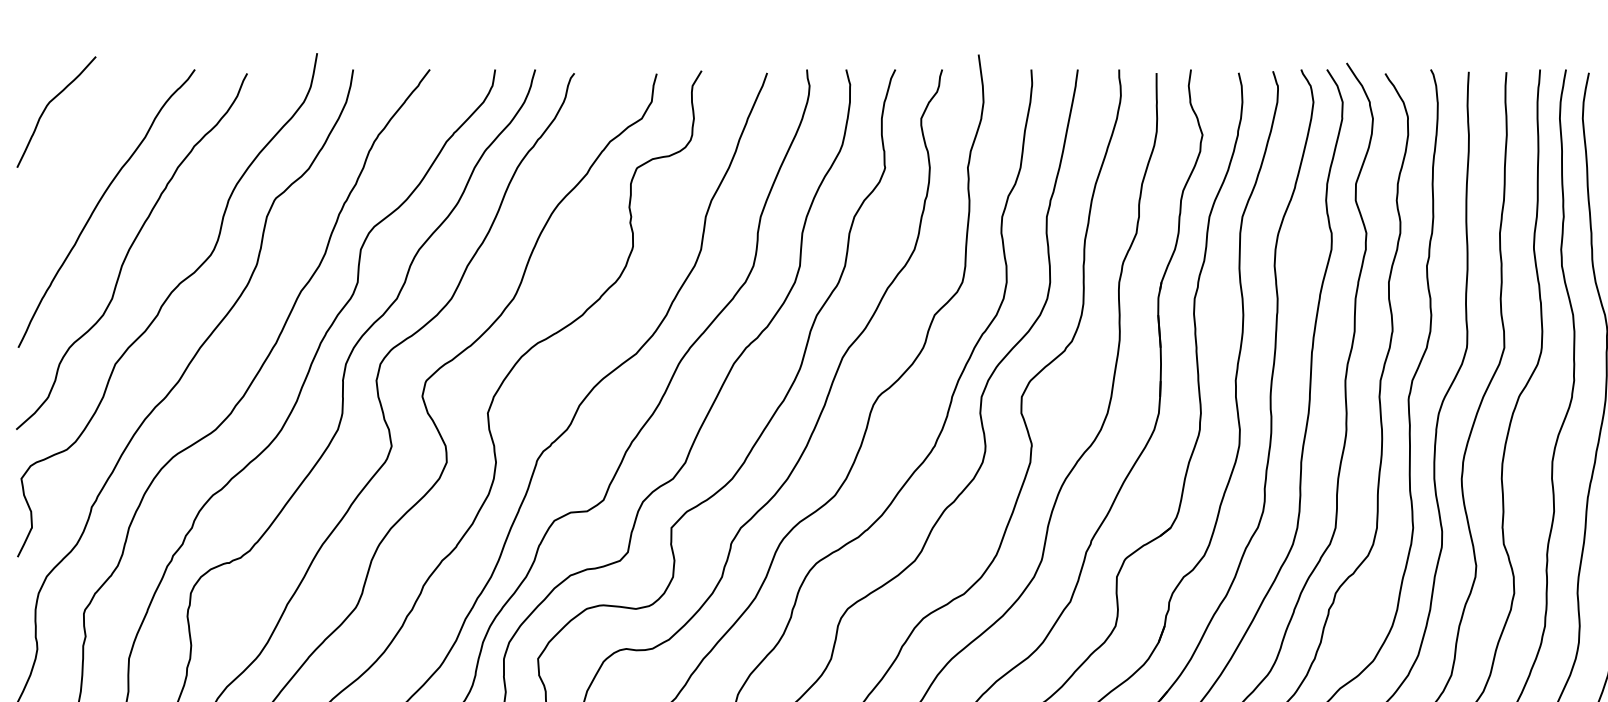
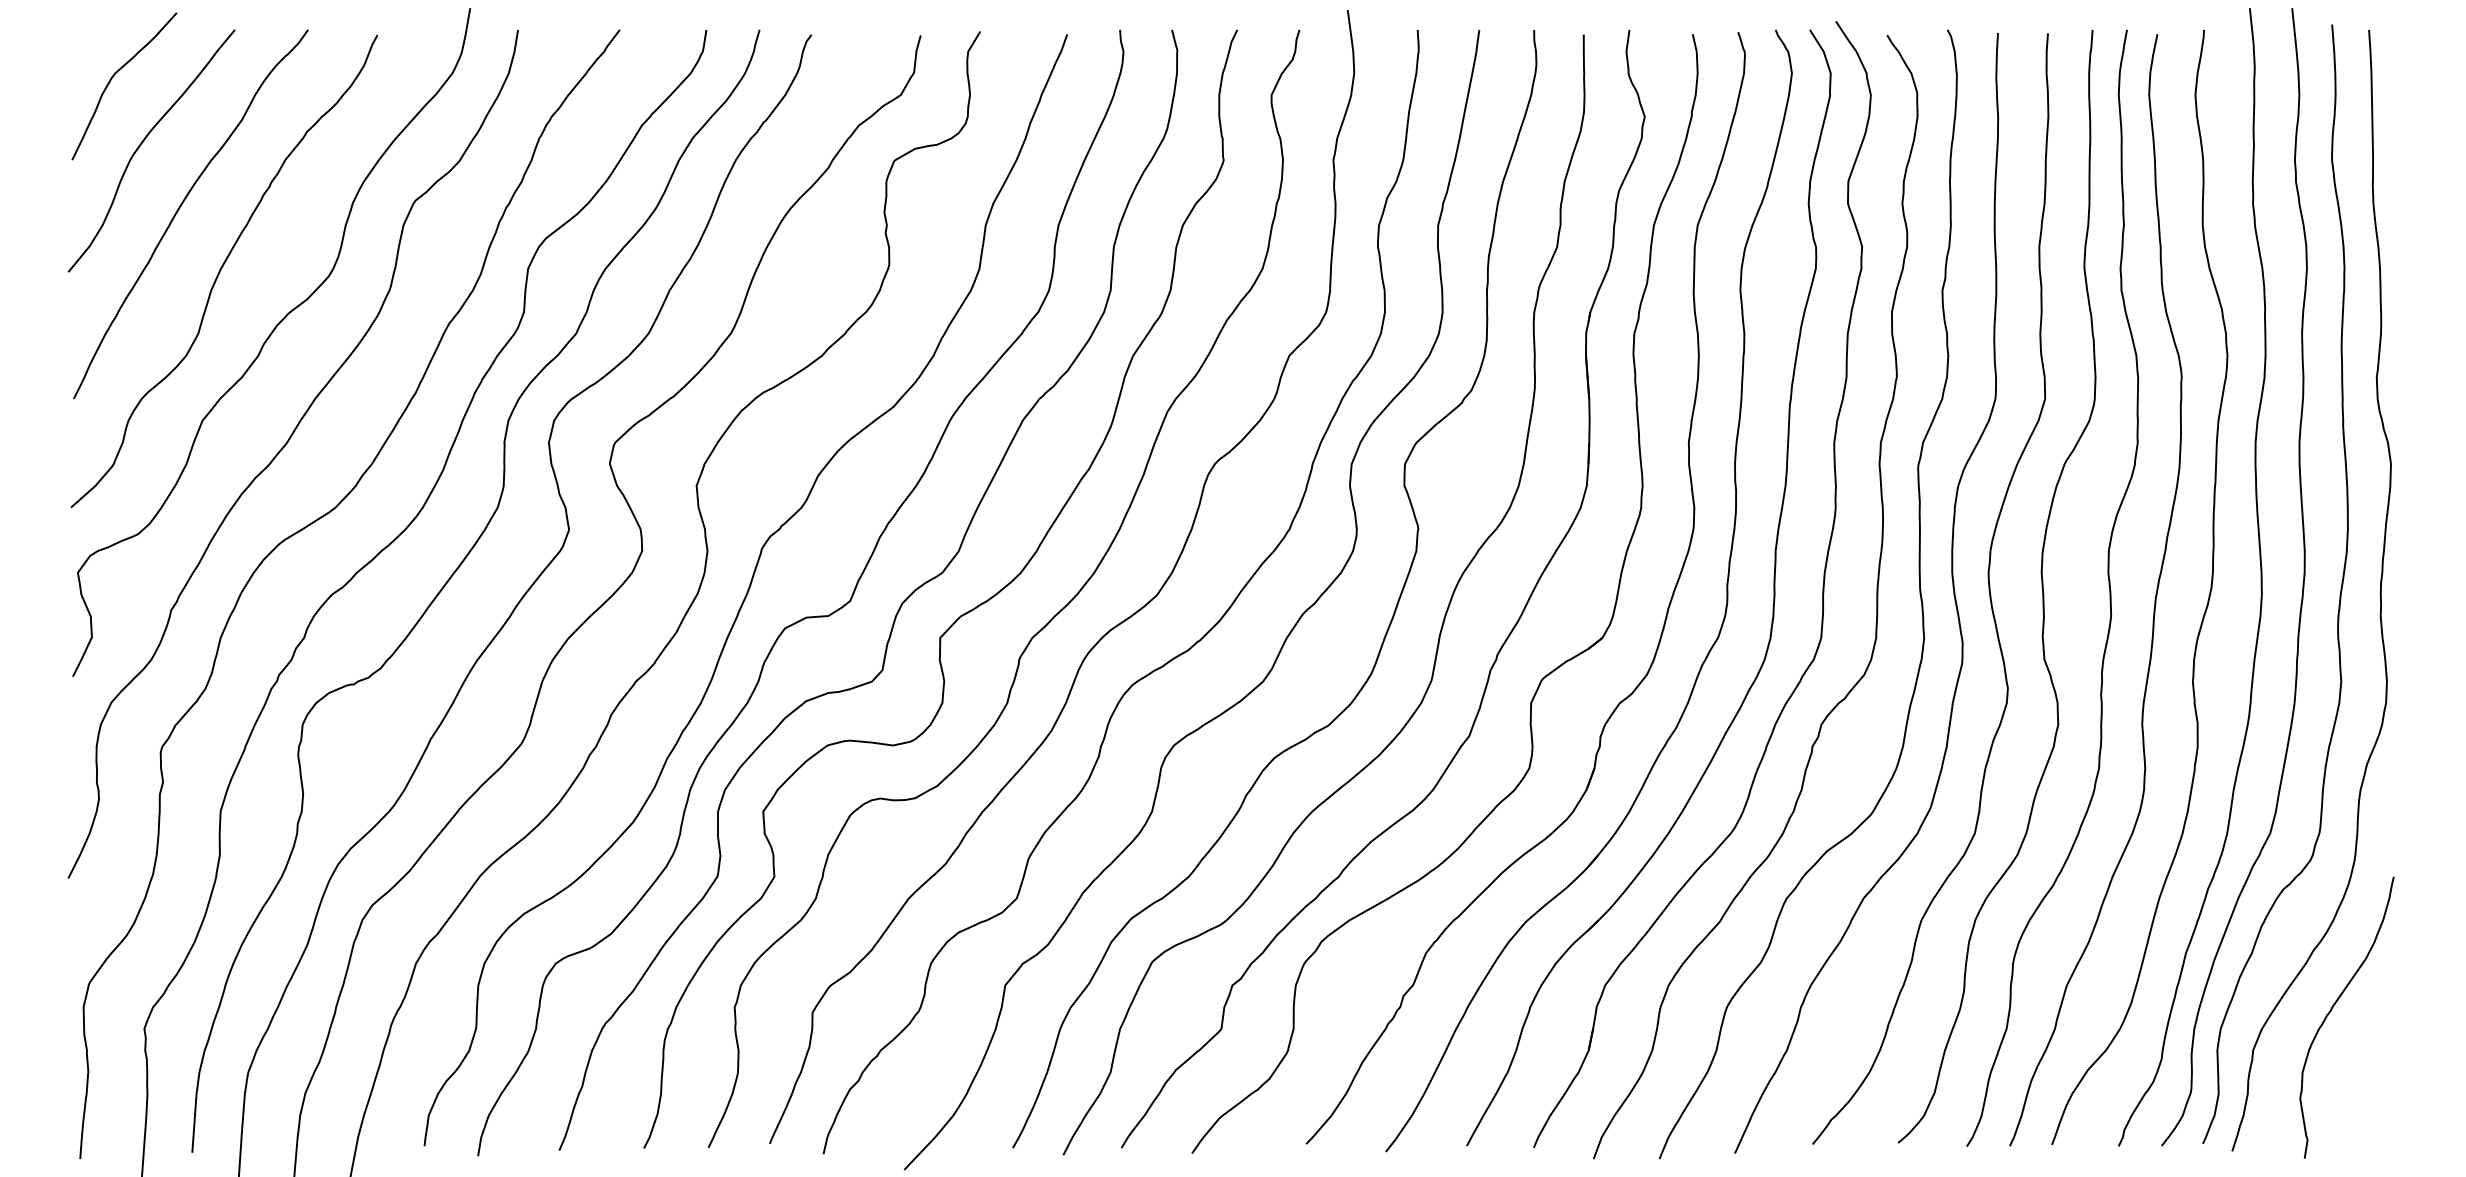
curve: (69, 156) -> (141, 145), added

